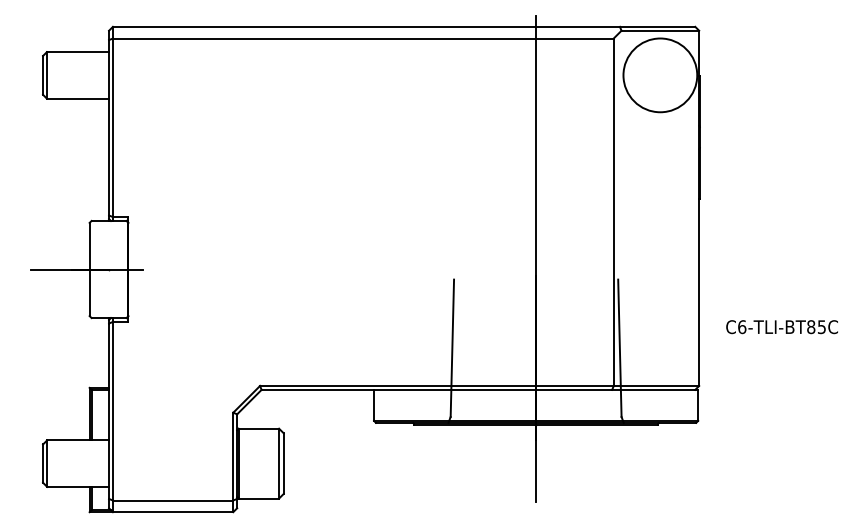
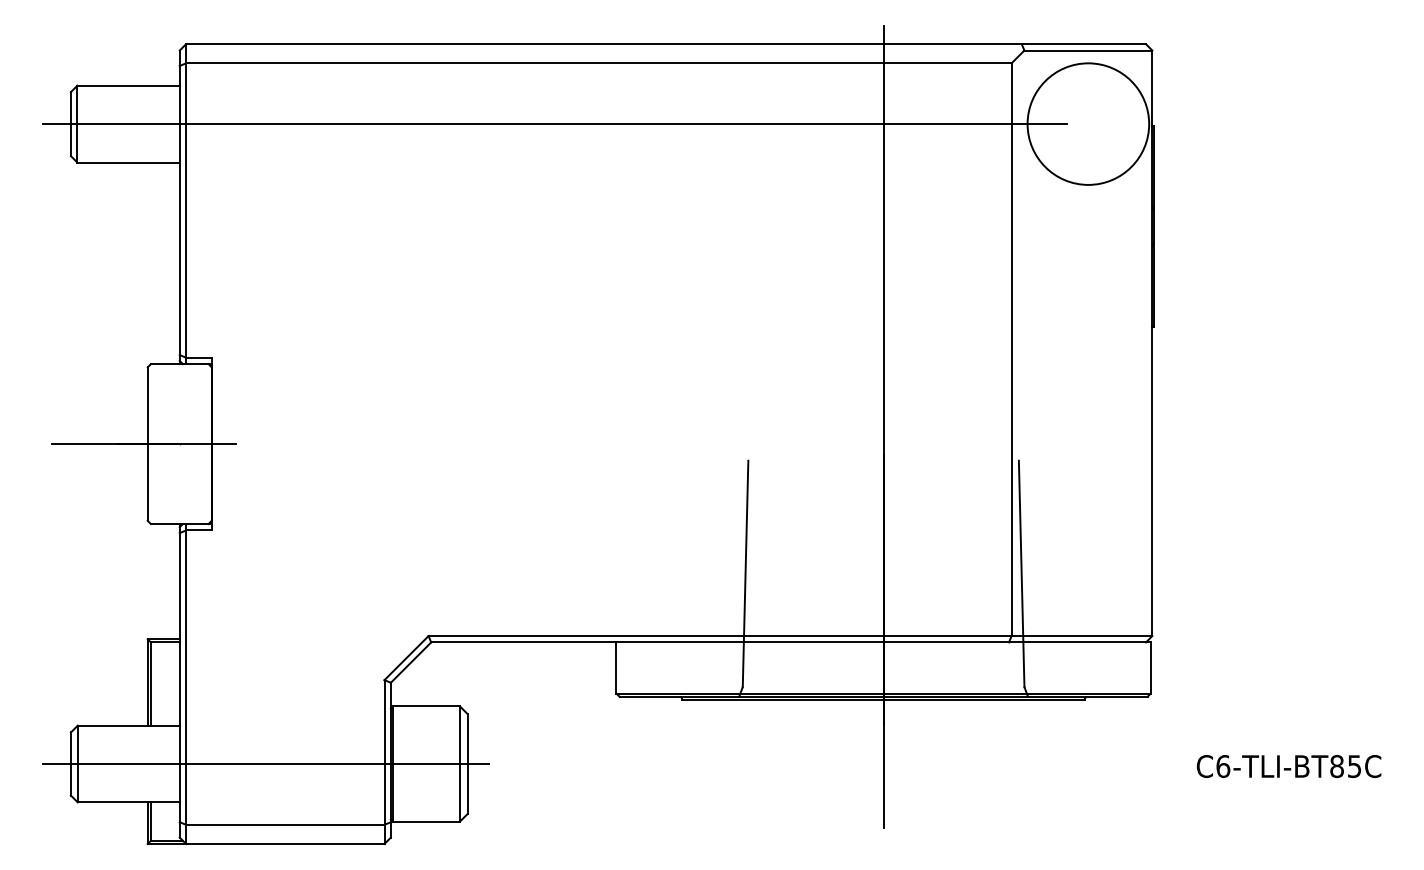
line: (336, 75) -> (554, 124), added
text: (781, 327) -> (1288, 767), moved
line: (160, 463) -> (264, 763), added

